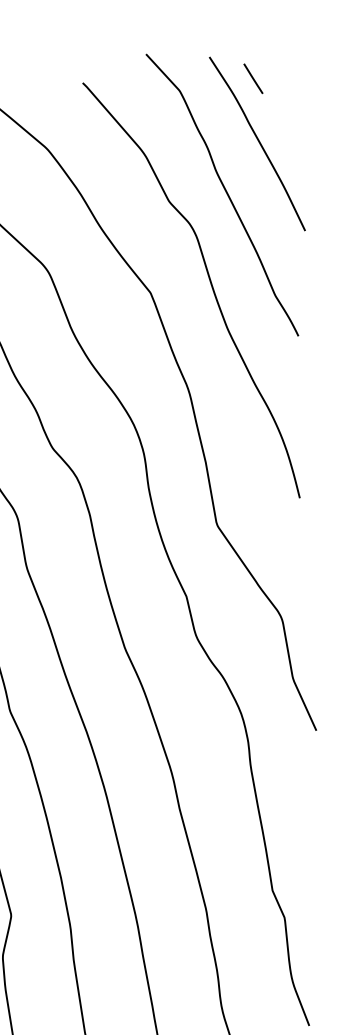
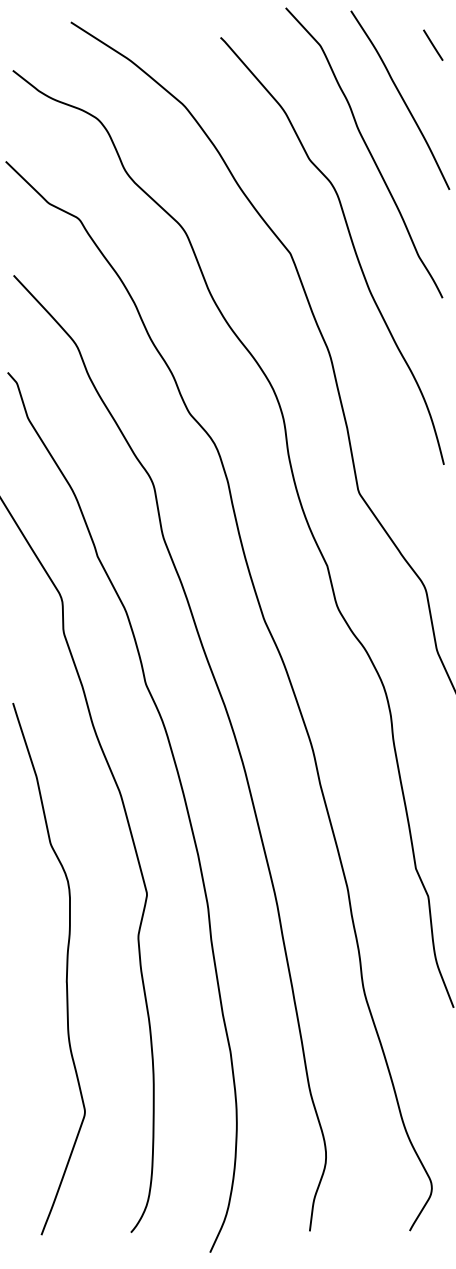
line: (253, 78) -> (433, 44), moved

